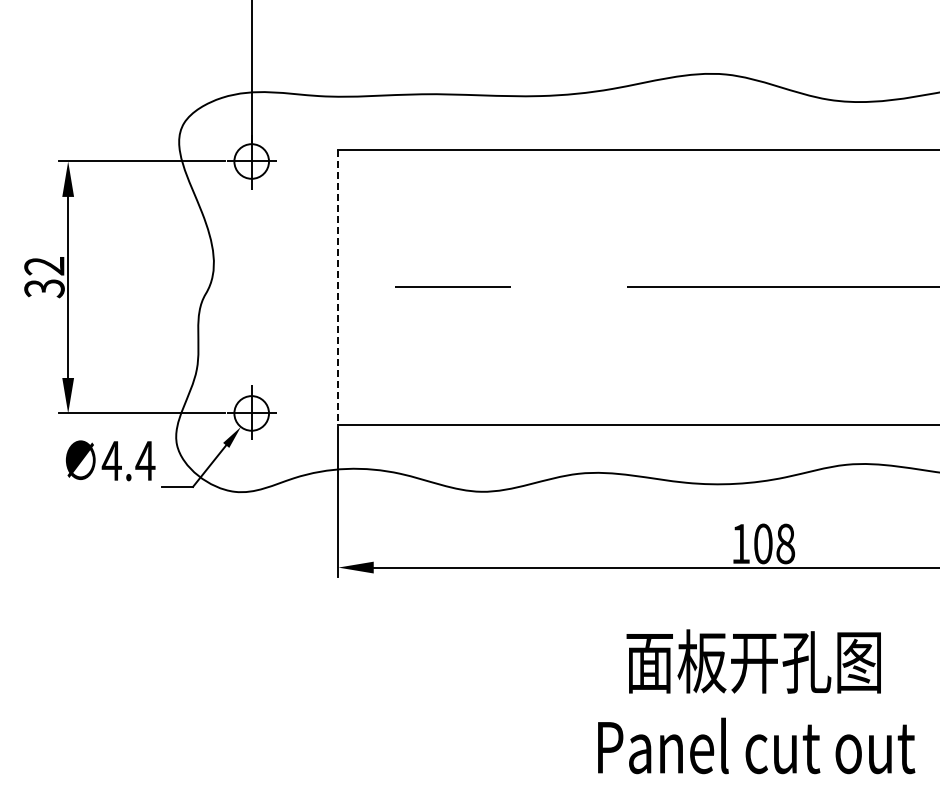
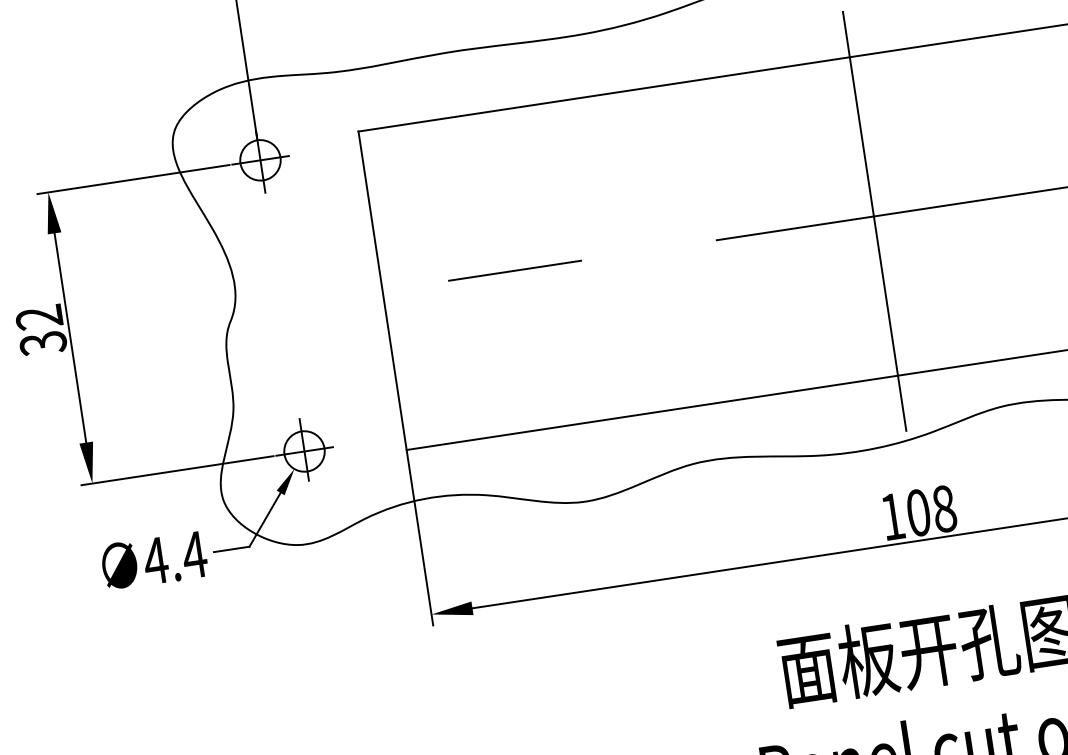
line: (338, 287) -> (382, 290), dashed -> solid
line: (763, 291) -> (874, 221), added
text: (110, 460) -> (154, 560), moved

